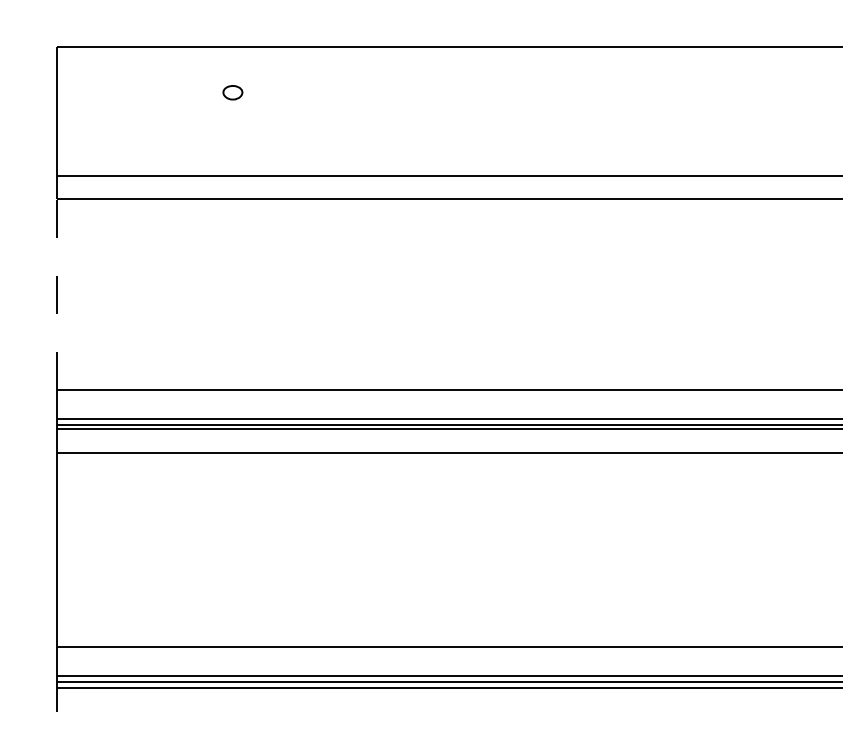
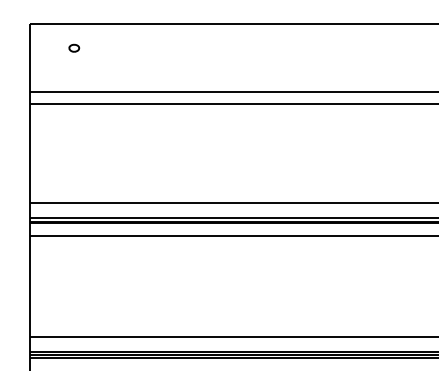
part: (233, 91) -> (74, 47), moved
line: (56, 294) -> (29, 153), dashed -> solid

